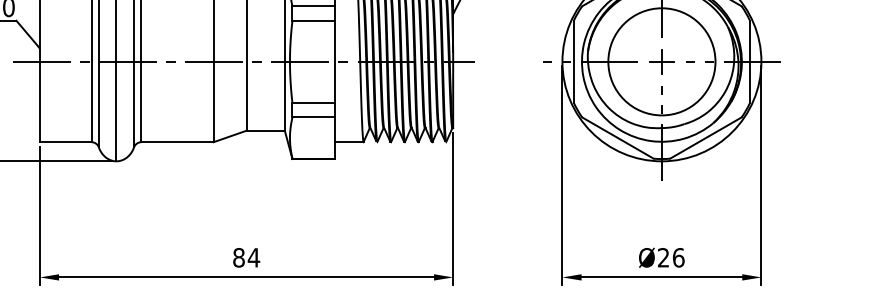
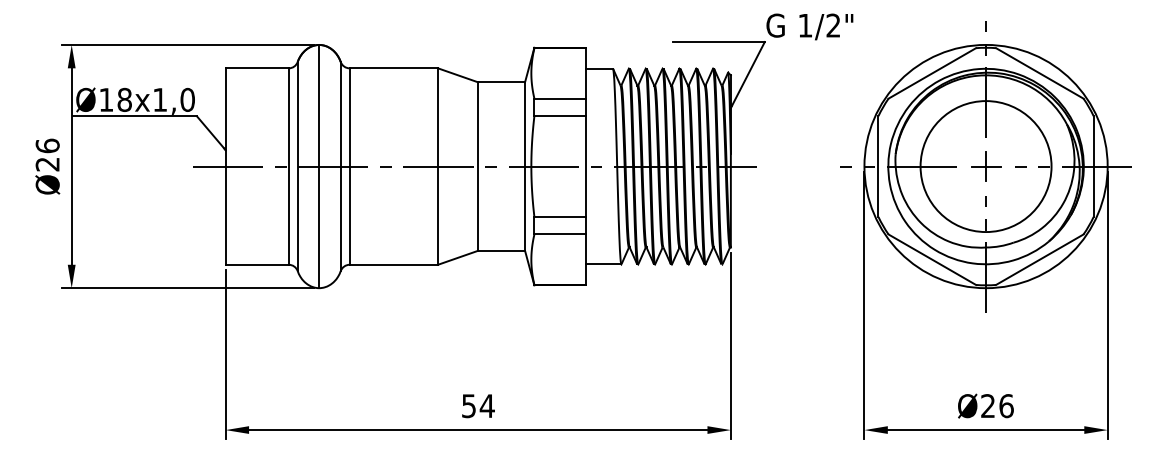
text: (238, 258) -> (468, 406), 84 -> 54

